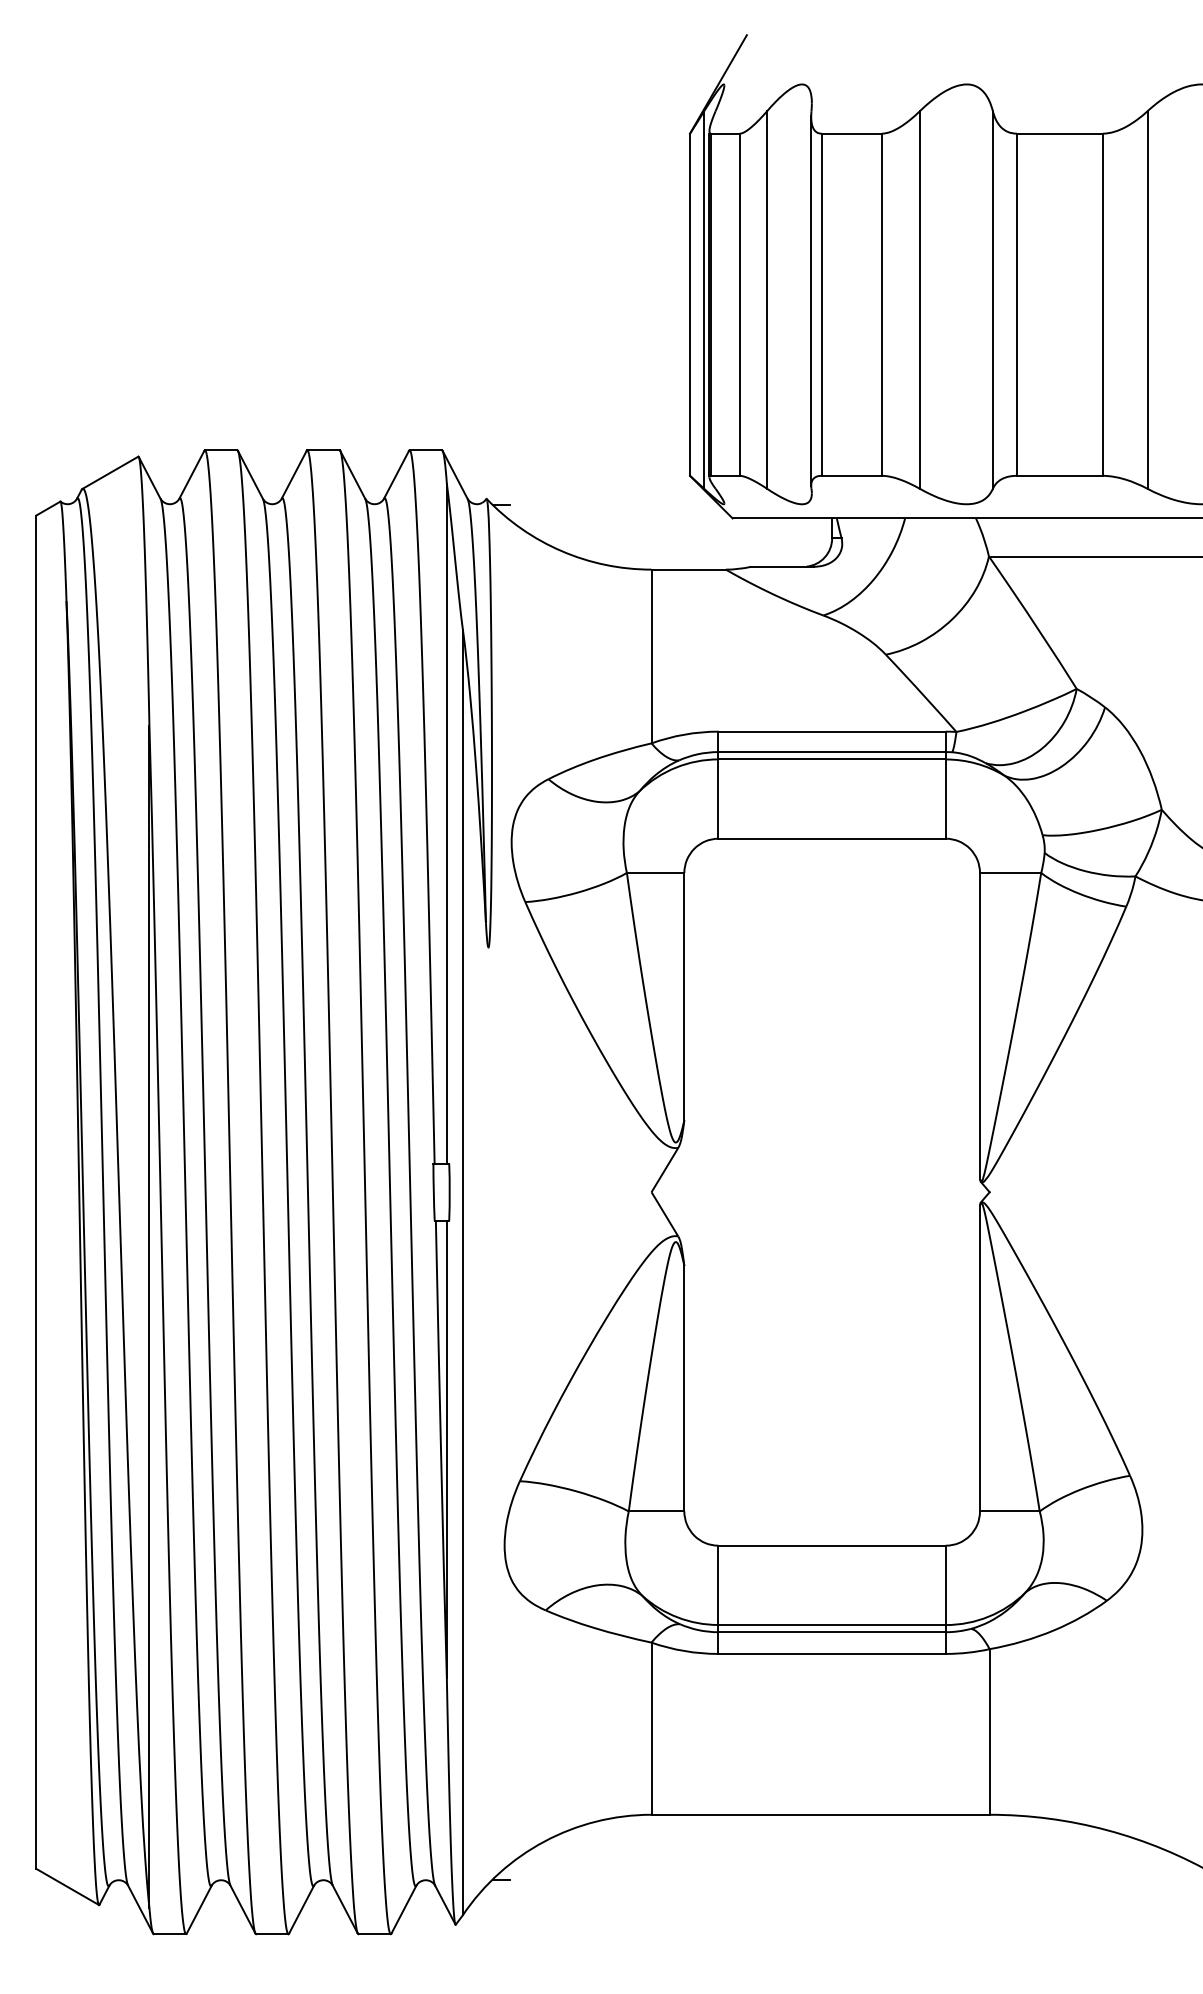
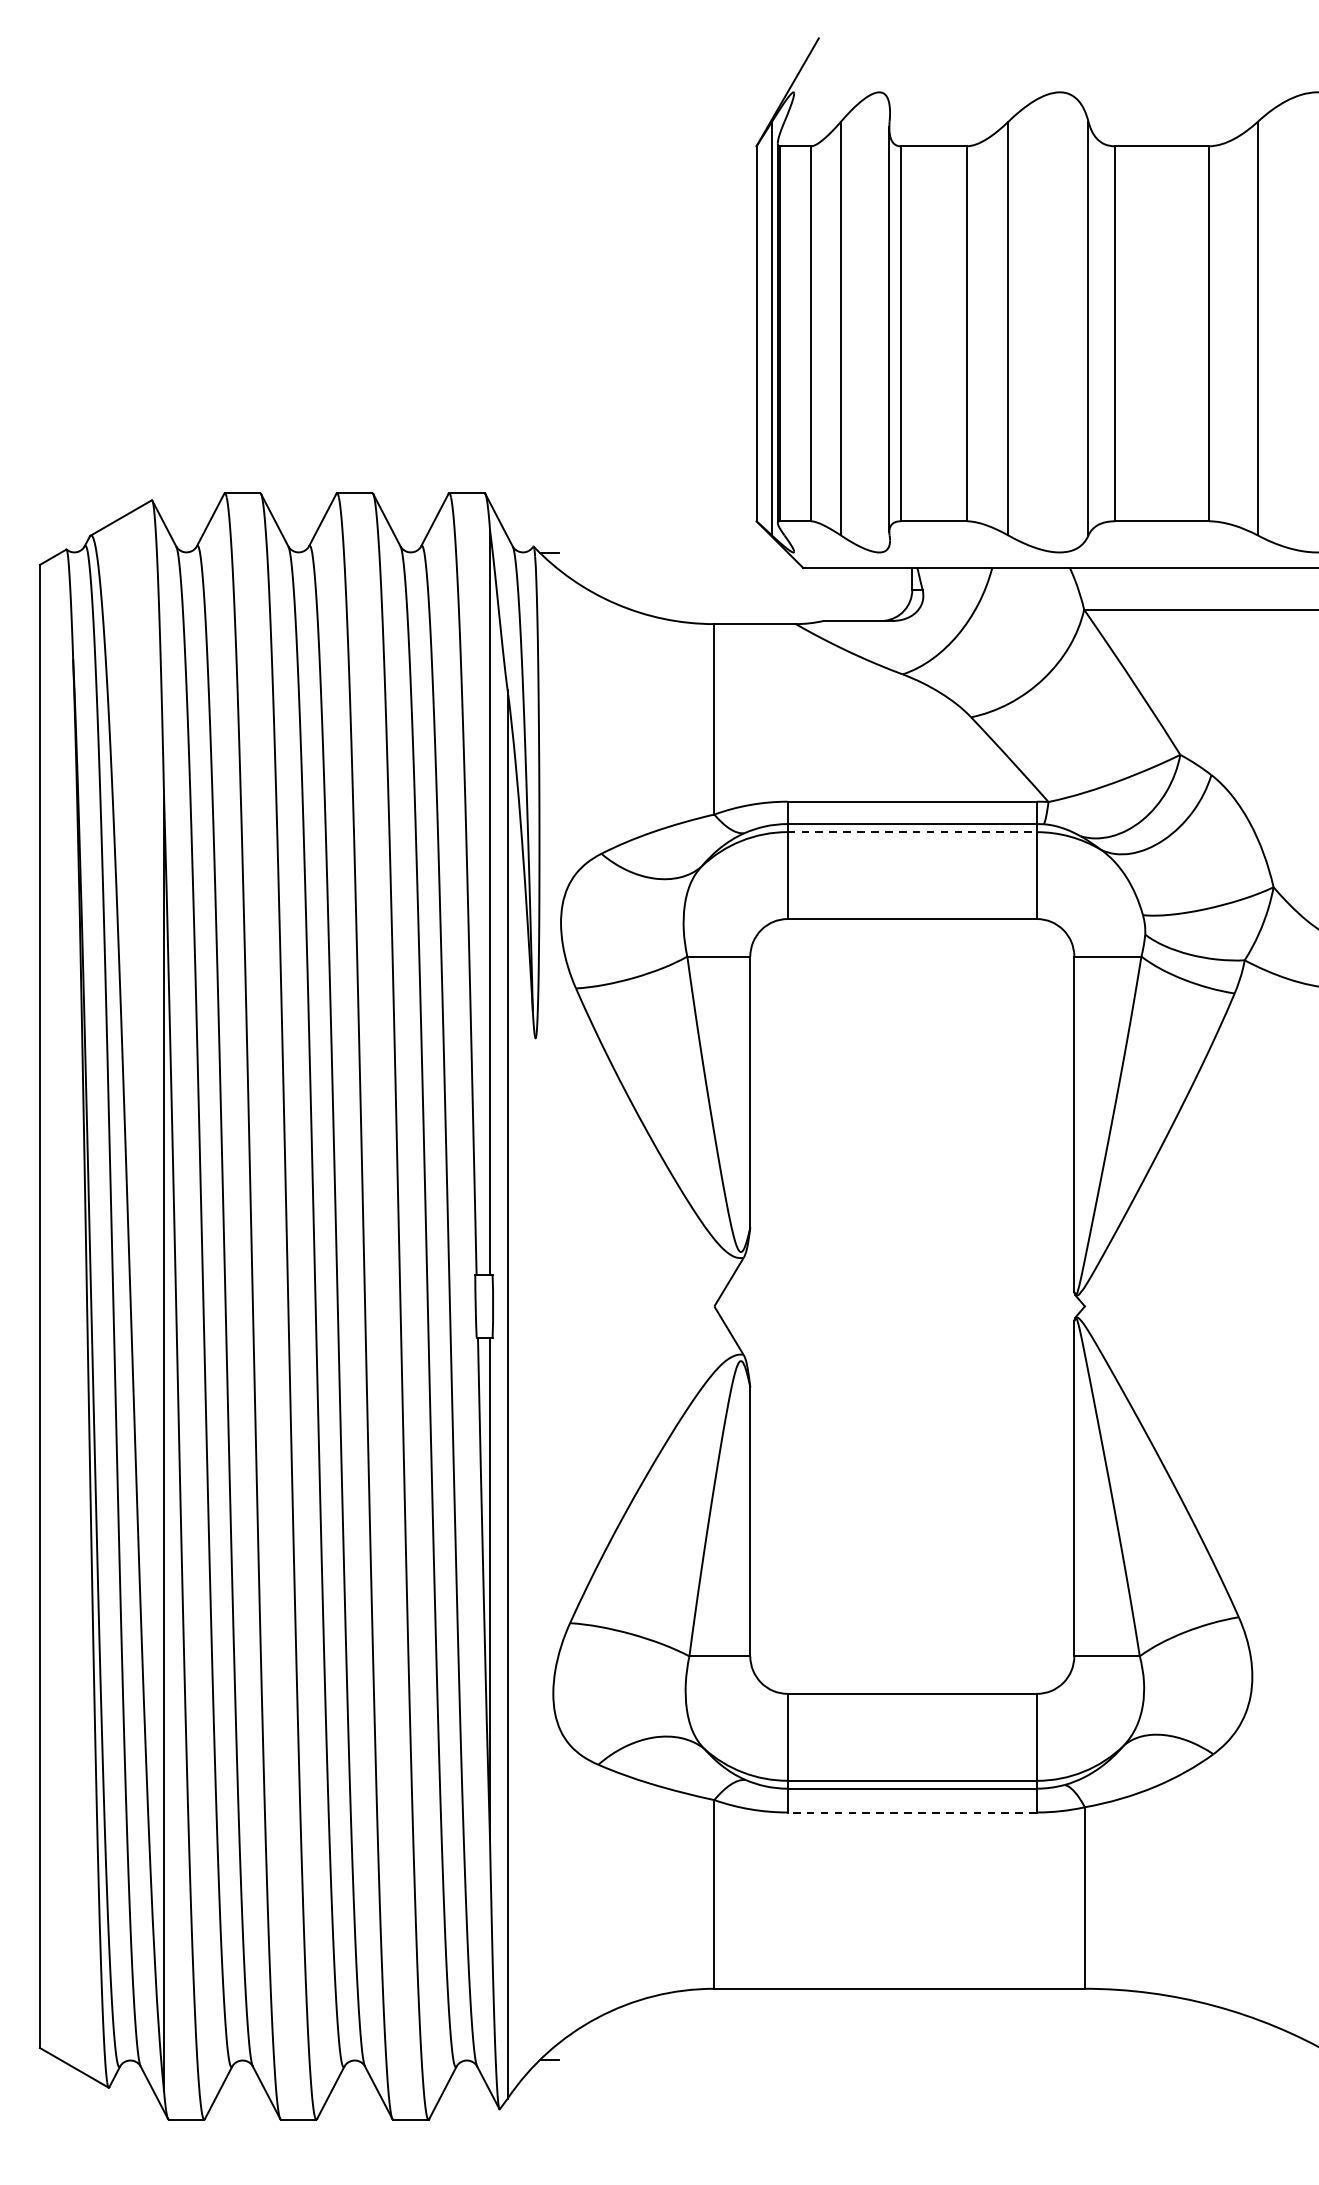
line: (832, 759) -> (912, 832), solid -> dashed
line: (832, 1653) -> (912, 1812), solid -> dashed

